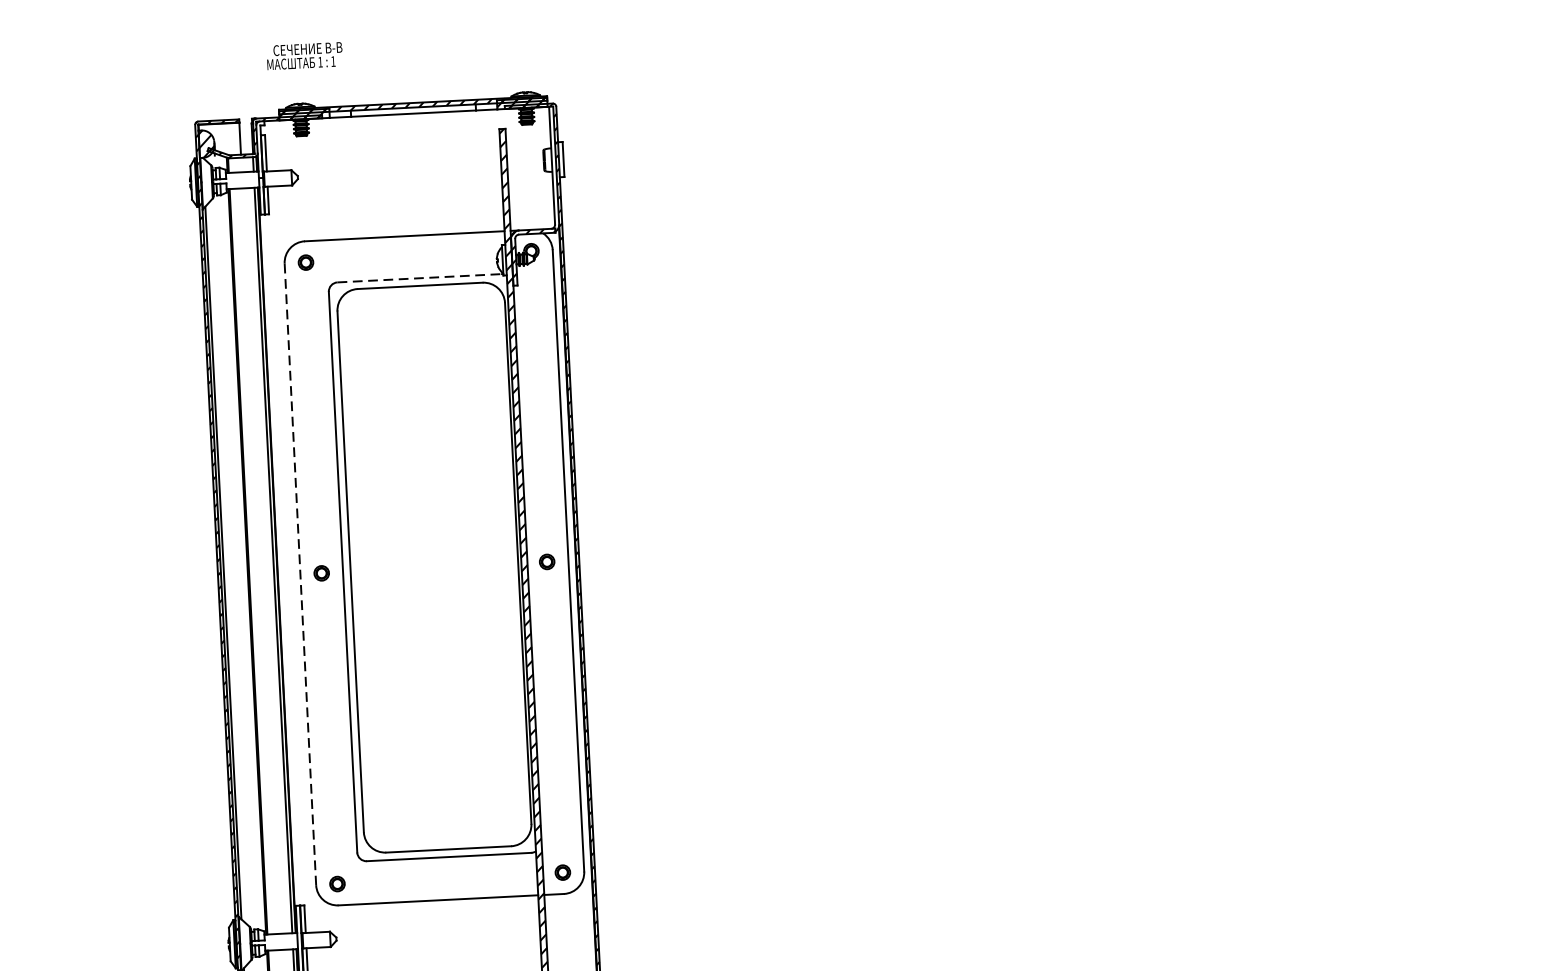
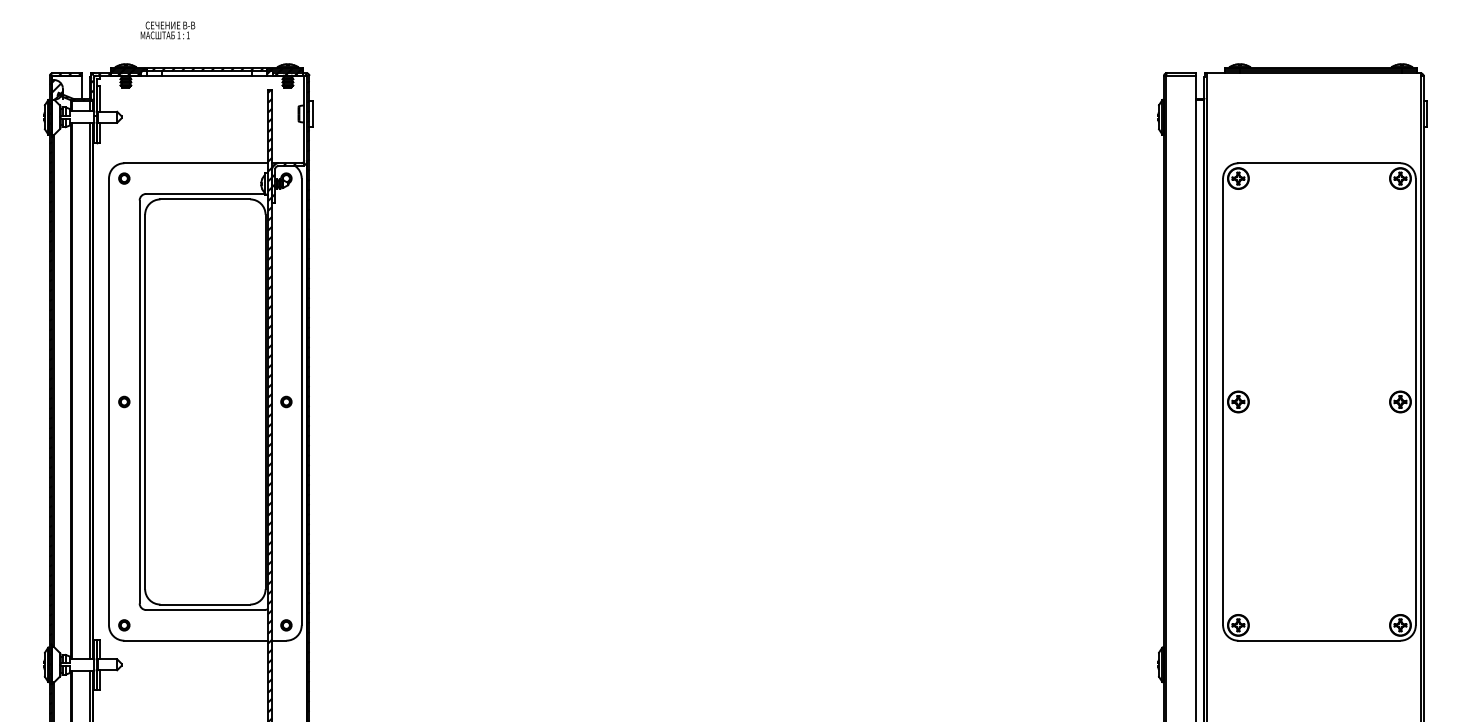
text: (304, 56) -> (167, 30), moved
line: (419, 277) -> (205, 193), dashed -> solid
line: (301, 575) -> (109, 402), dashed -> solid

